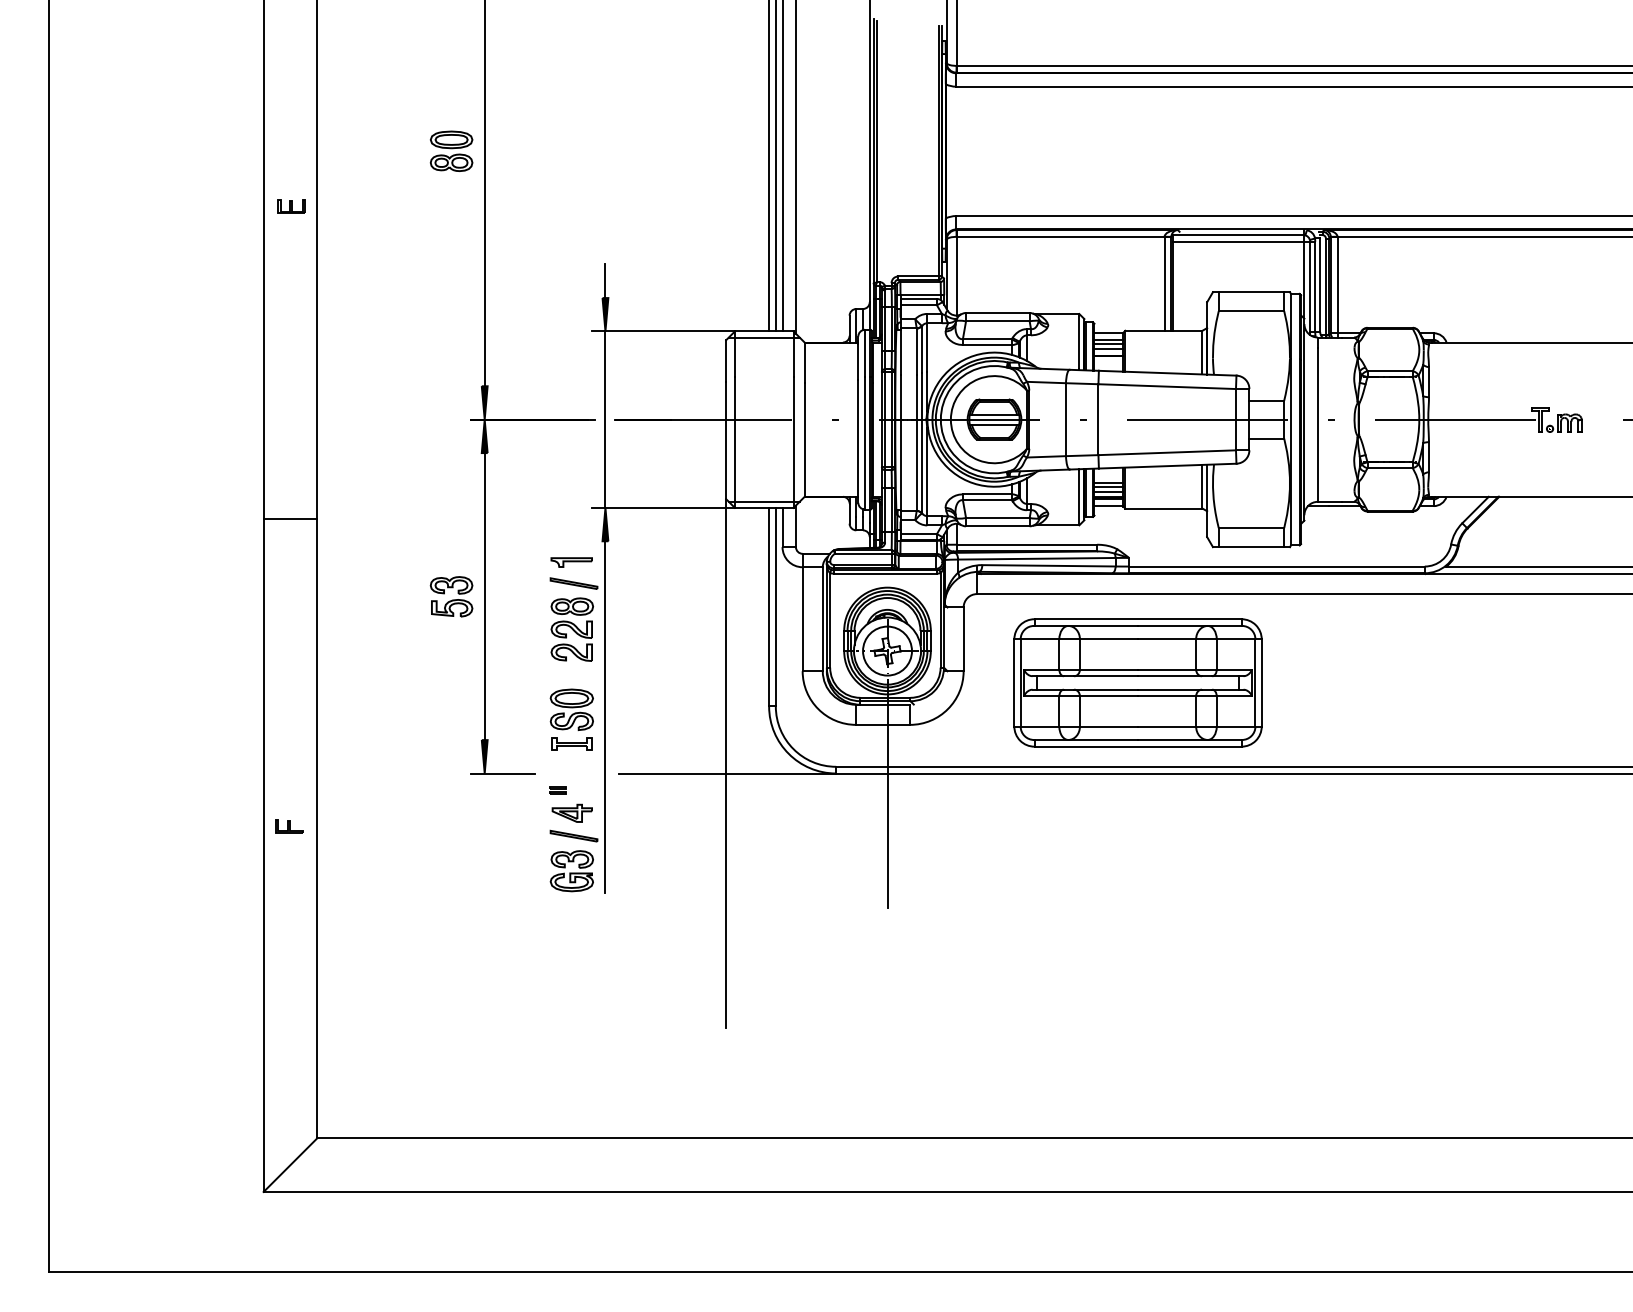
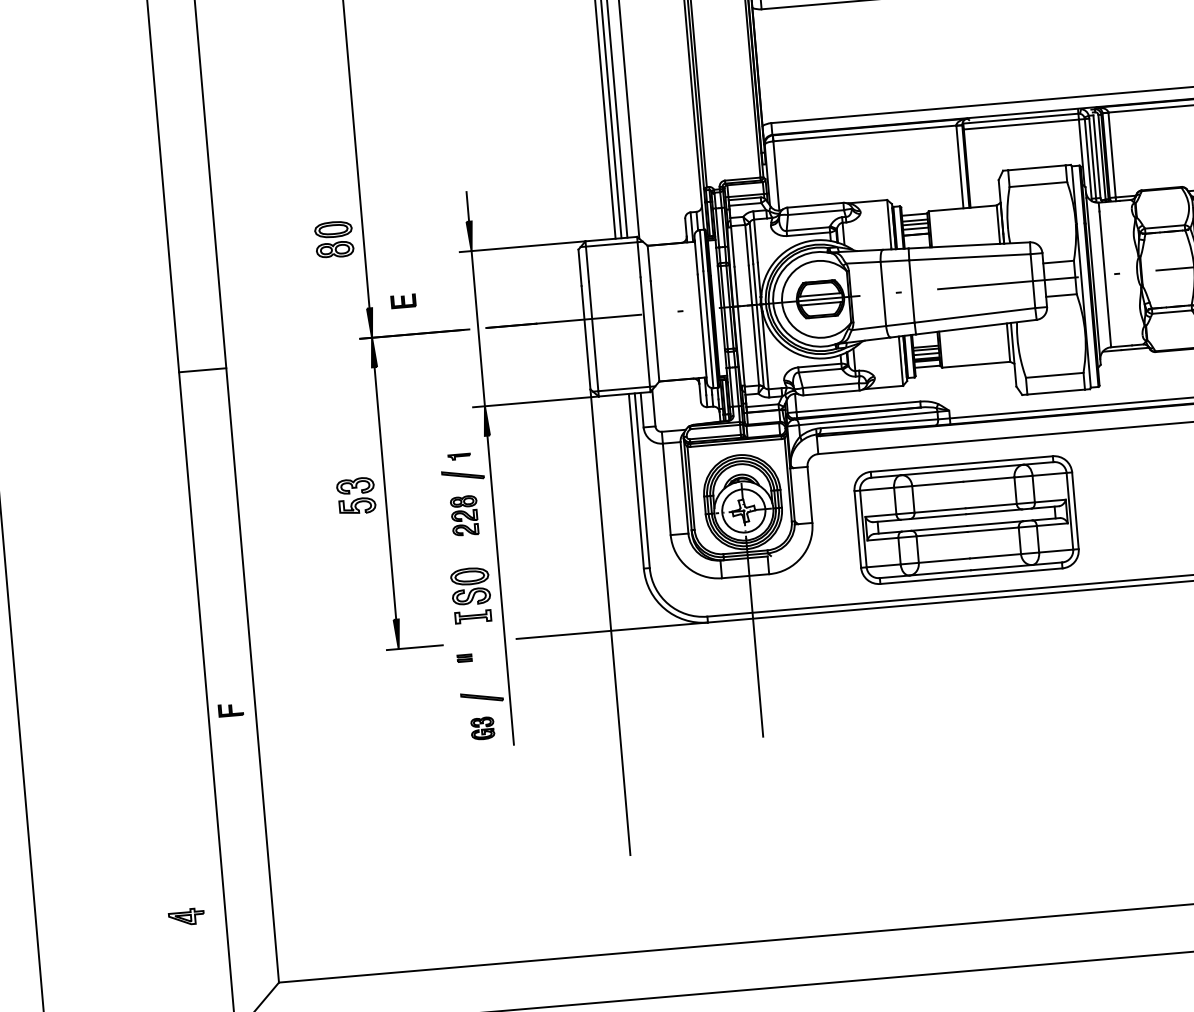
part: (451, 150) -> (334, 238), moved
part: (291, 206) -> (403, 301), moved
line: (290, 518) -> (202, 369), moved
part: (571, 562) -> (459, 456), size x0.6
part: (571, 629) -> (464, 515), size x0.7
part: (571, 812) -> (185, 916), moved
part: (571, 871) -> (482, 728), size x0.6

